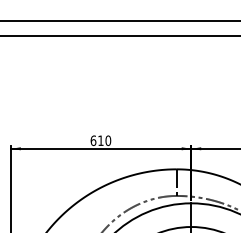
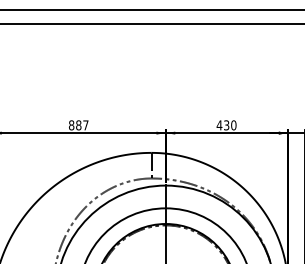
text: (100, 140) -> (78, 125), 610 -> 887

